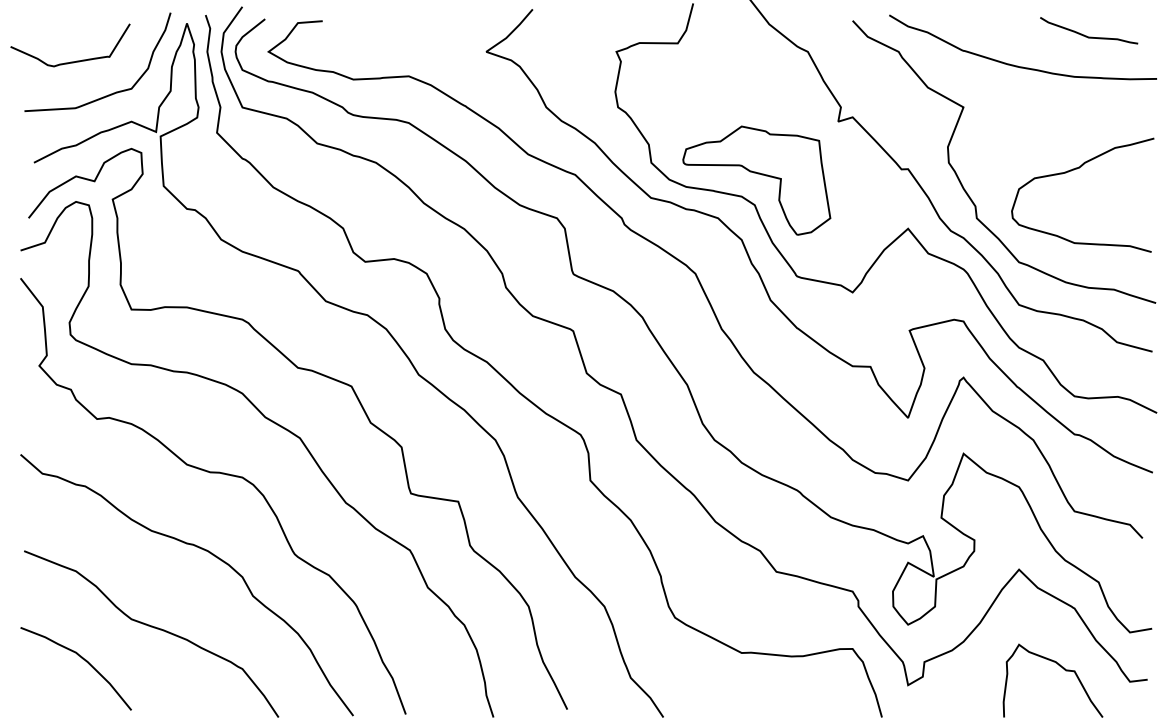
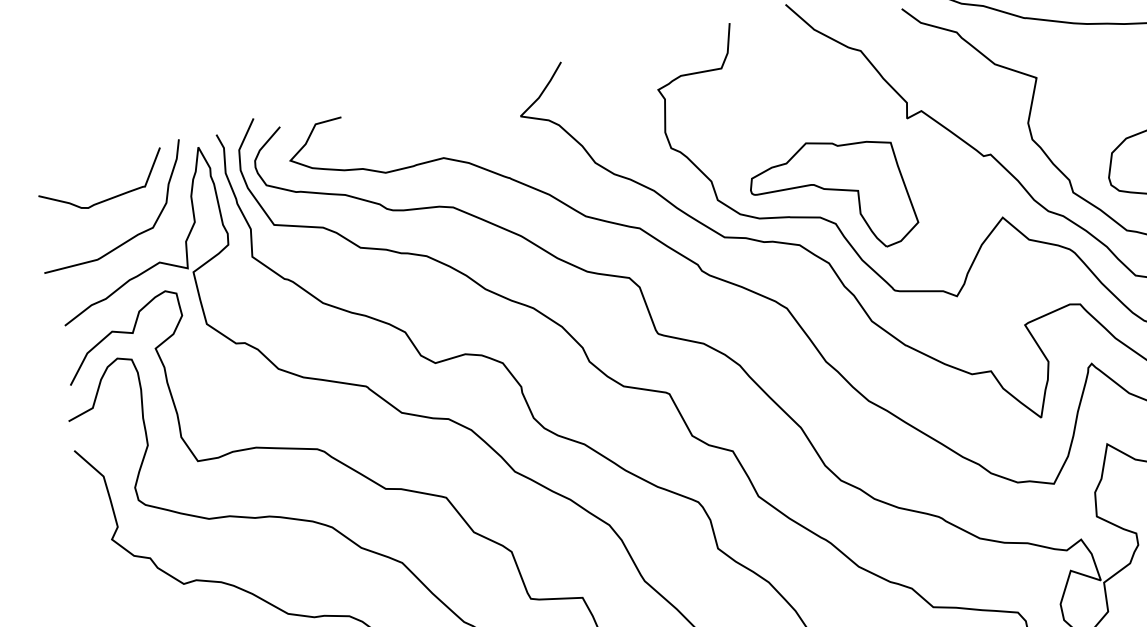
curve: (70, 61) -> (104, 199), moved

